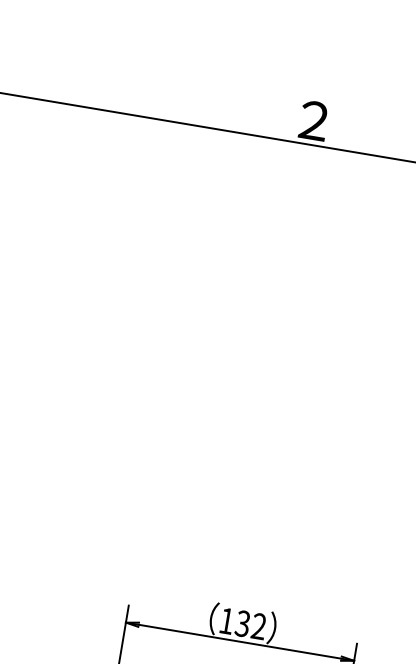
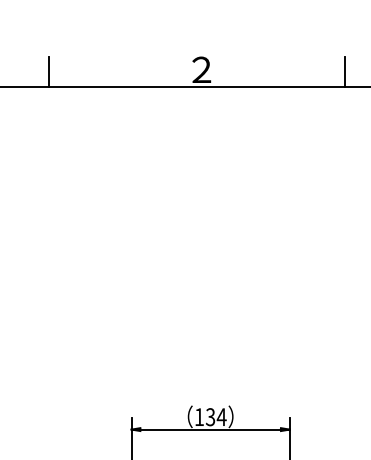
line: (93, 86) -> (49, 71), added
text: (258, 625) -> (221, 416), 132 -> 134

